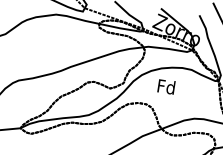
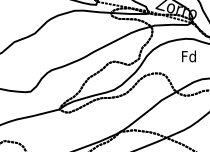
text: (165, 86) -> (188, 56), moved

